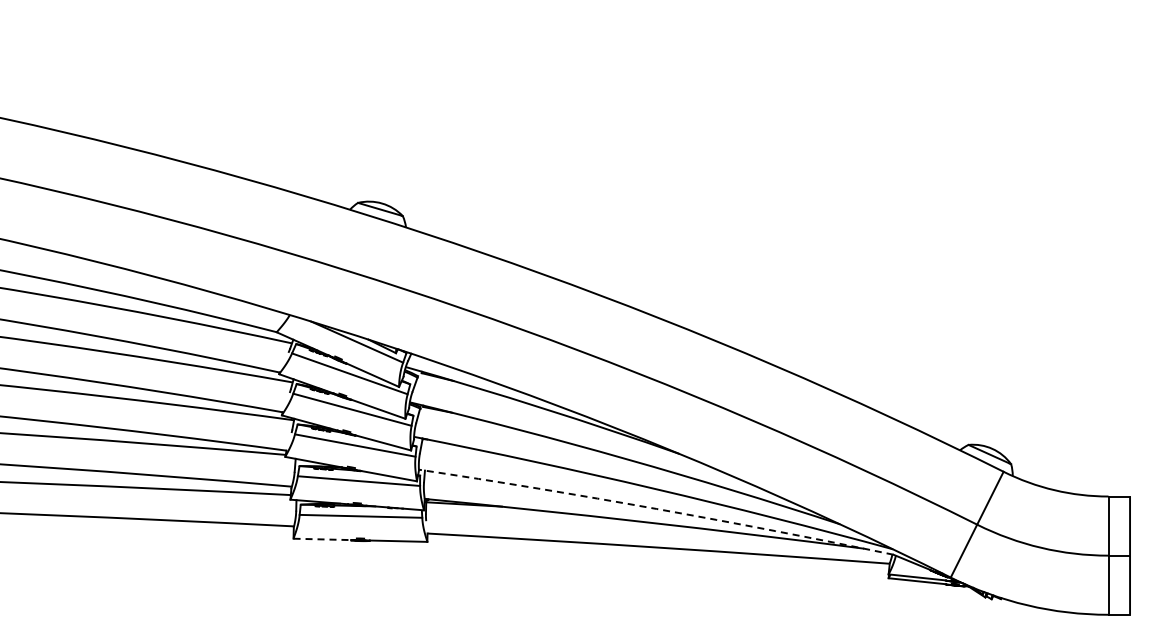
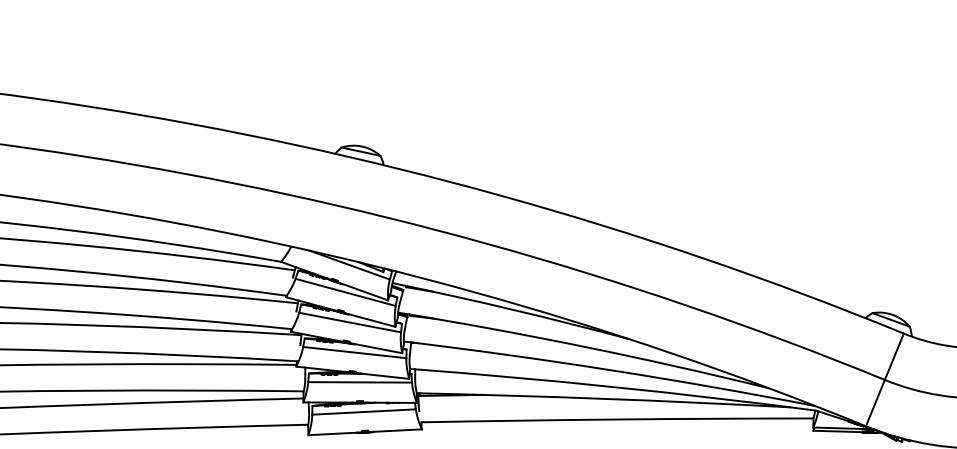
arc: (656, 509) -> (613, 387), dashed -> solid
line: (322, 539) -> (333, 434), dashed -> solid

